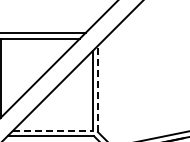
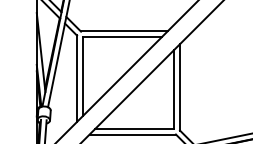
line: (98, 88) -> (180, 86), dashed -> solid
line: (52, 131) -> (134, 129), dashed -> solid

